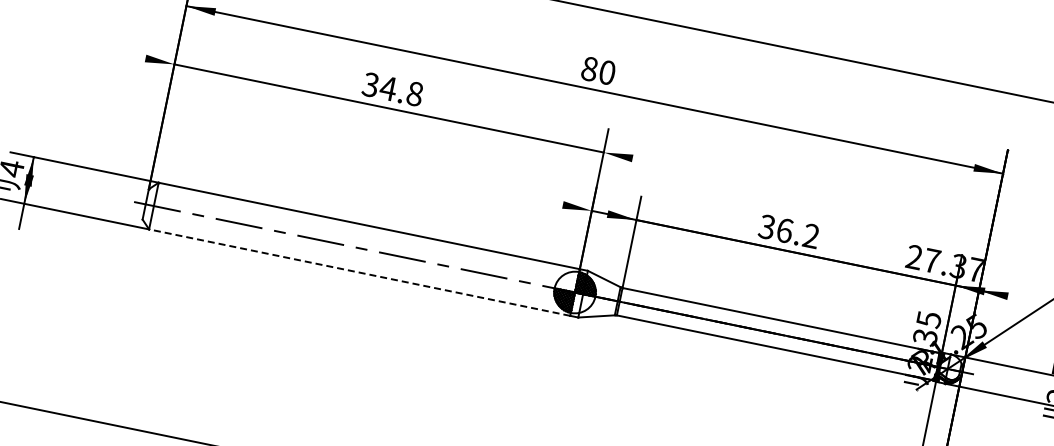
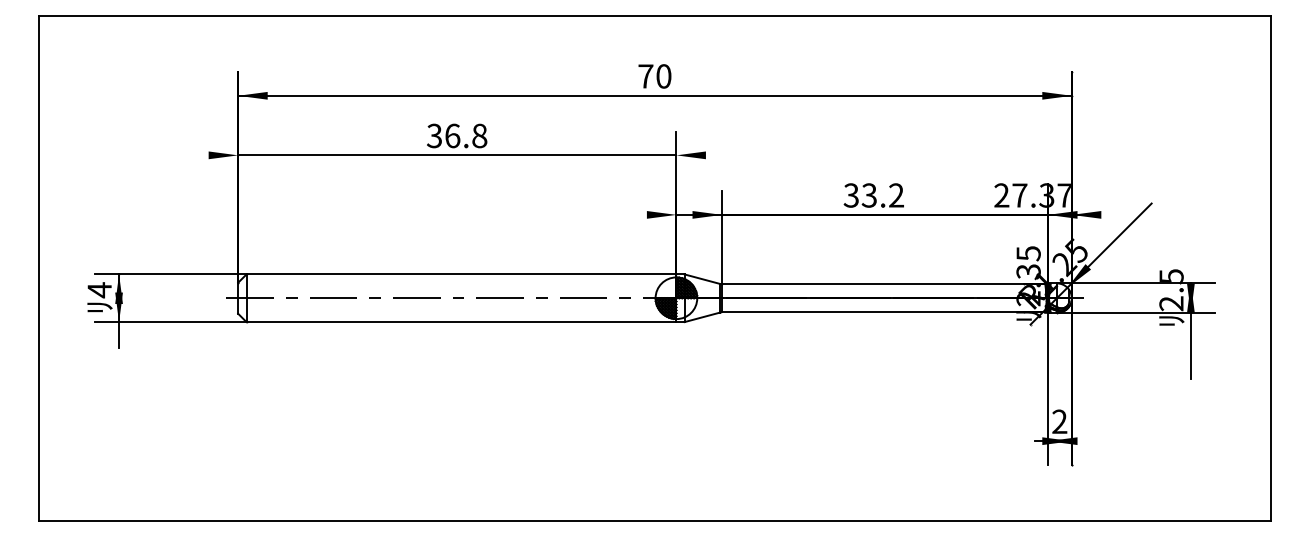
text: (589, 69) -> (645, 76), 80 -> 70
text: (388, 88) -> (452, 135), 34.8 -> 36.8
text: (784, 230) -> (869, 195), 36.2 -> 33.2
line: (359, 273) -> (461, 322), dashed -> solid

